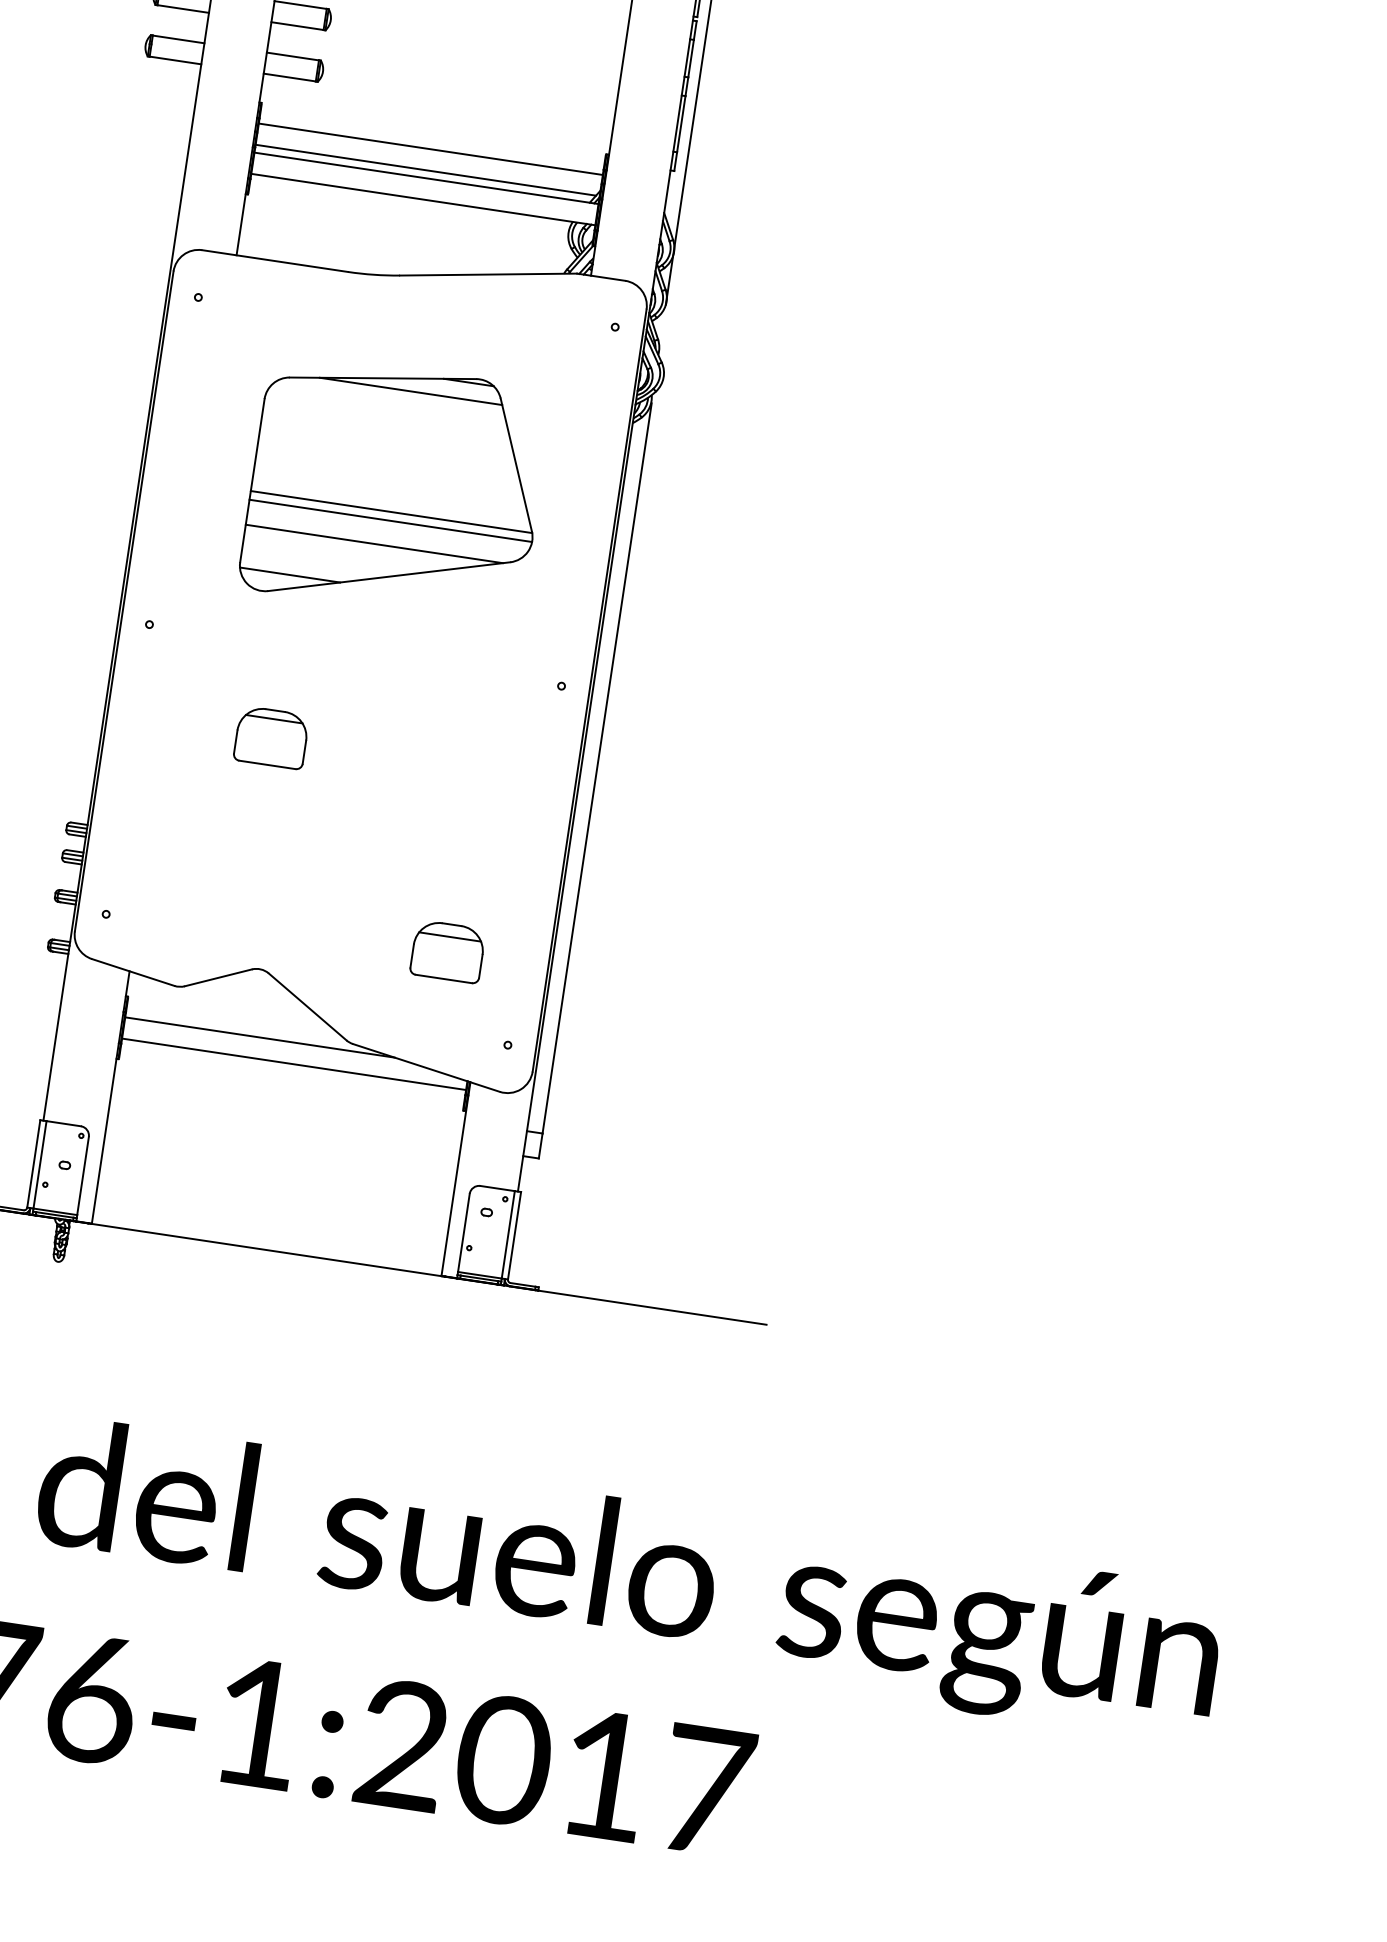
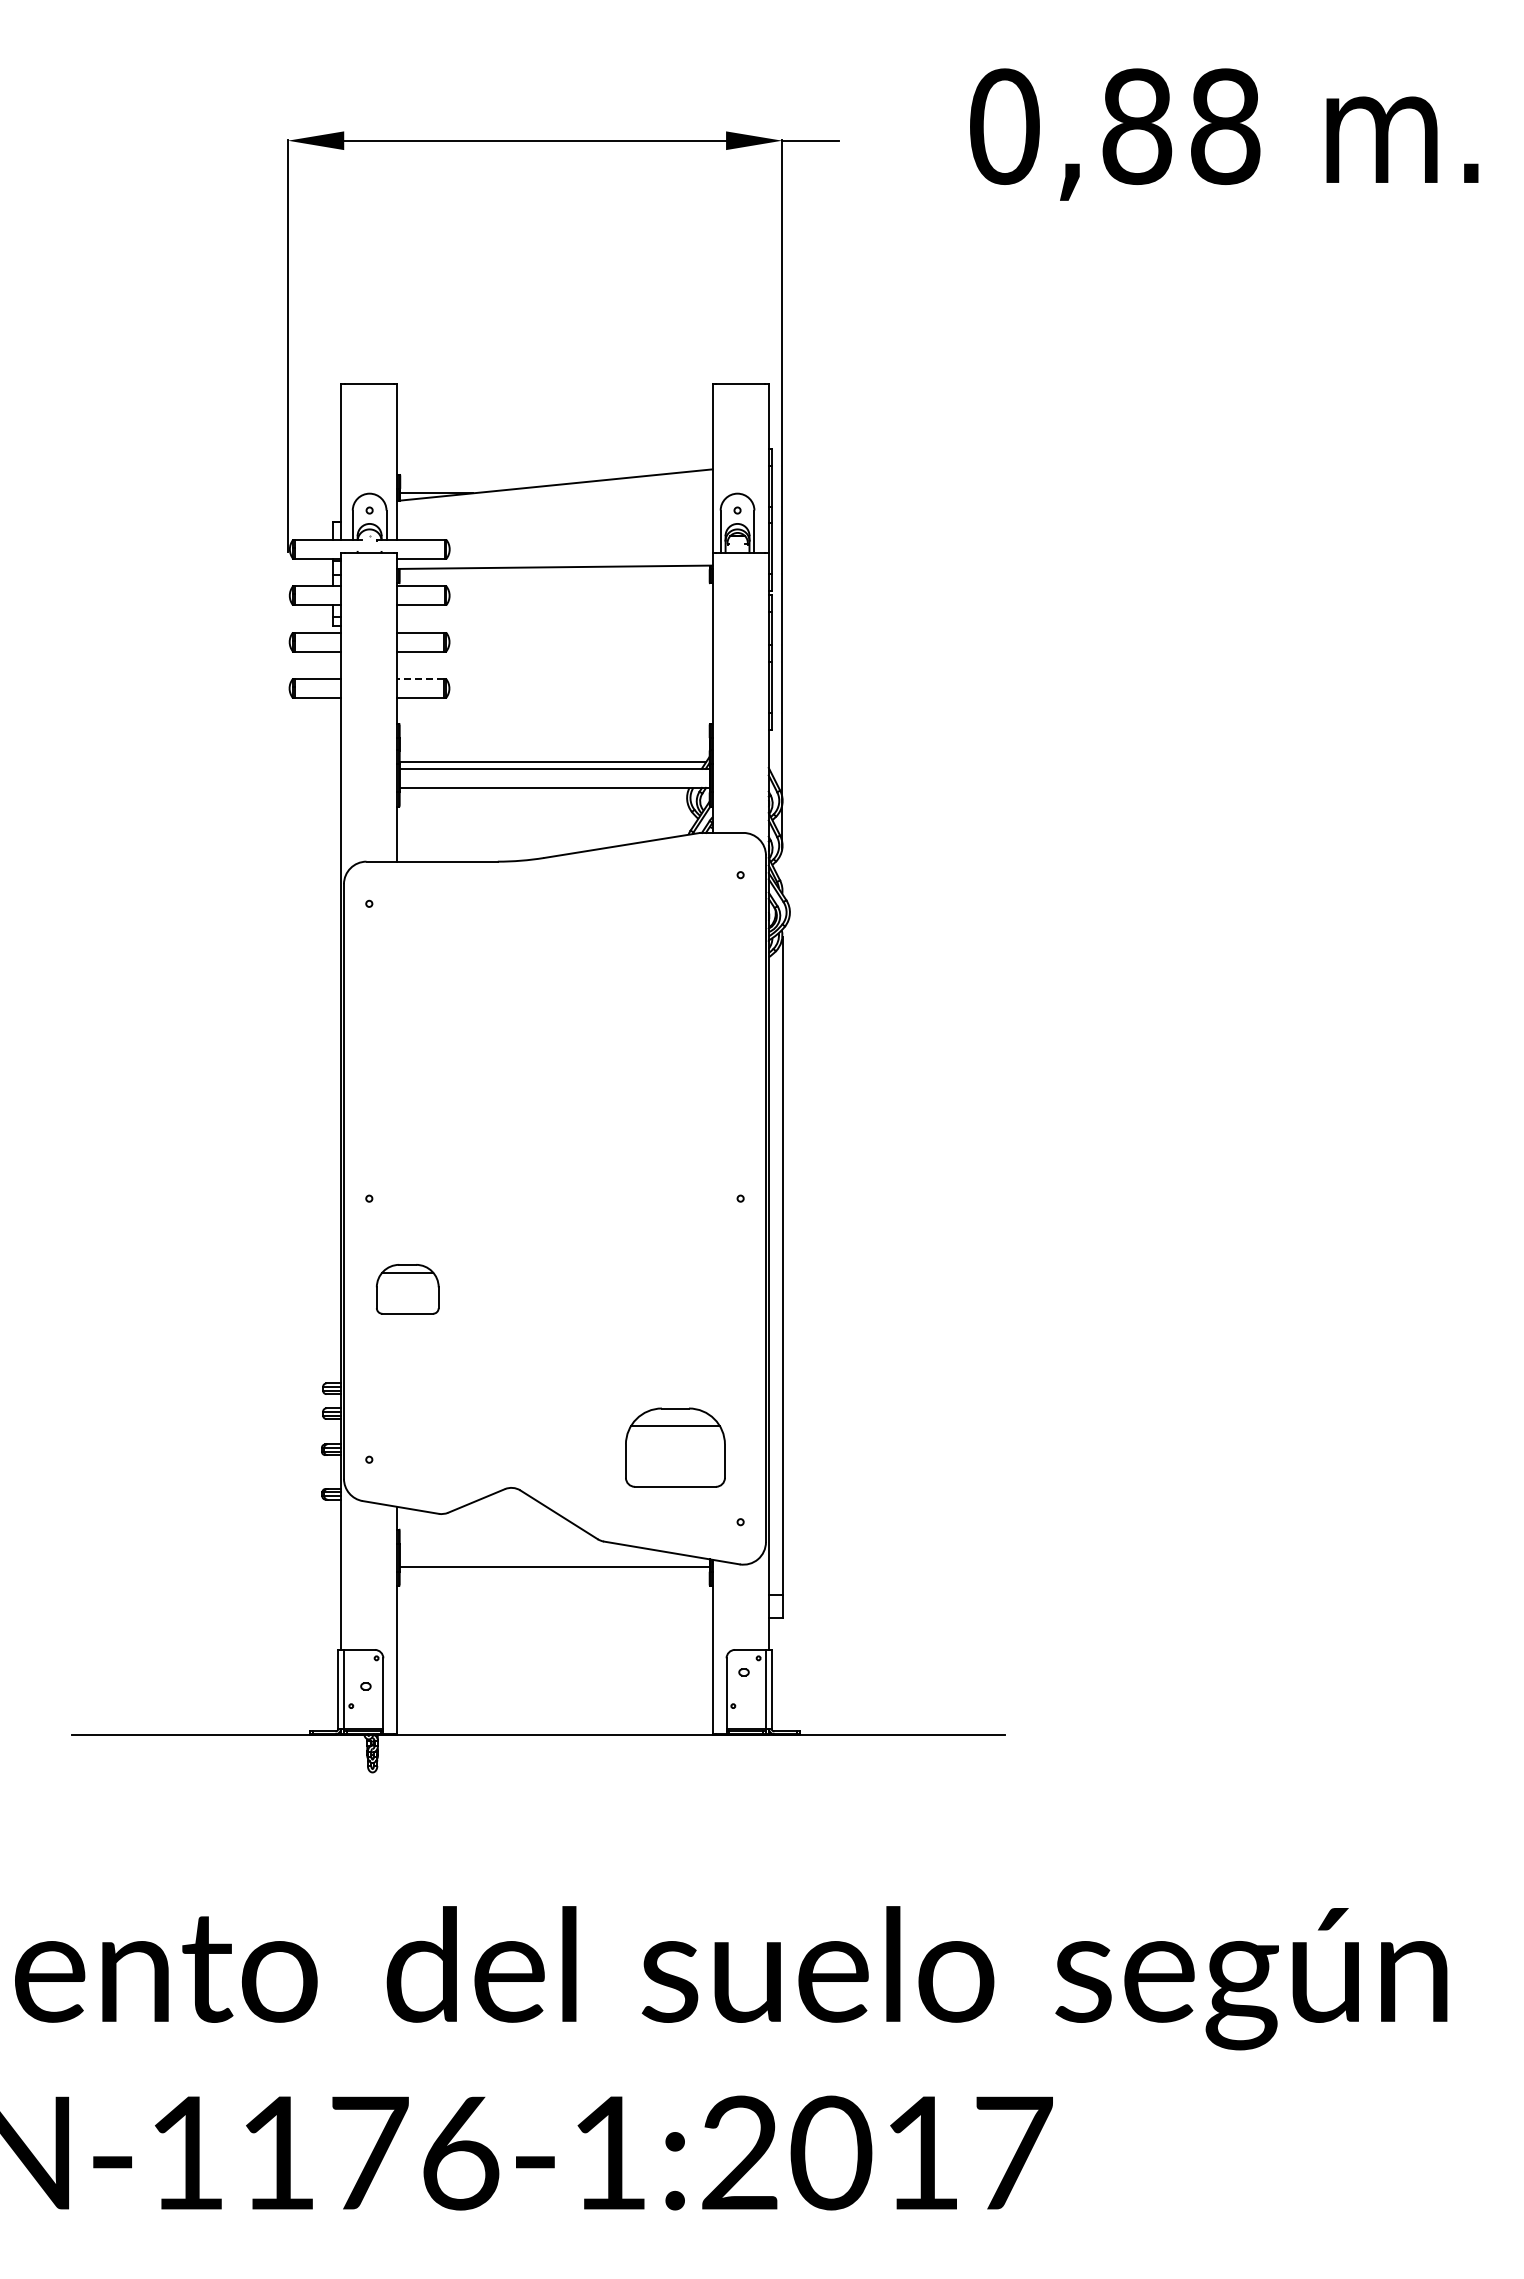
line: (292, 56) -> (420, 679), solid -> dashed
line: (430, 149) -> (554, 742), removed
part: (395, 488) -> (568, 1046), removed
part: (271, 737) -> (407, 1289), moved
part: (448, 951) -> (675, 1447), size x1.6
line: (259, 1037) -> (520, 1548), removed

